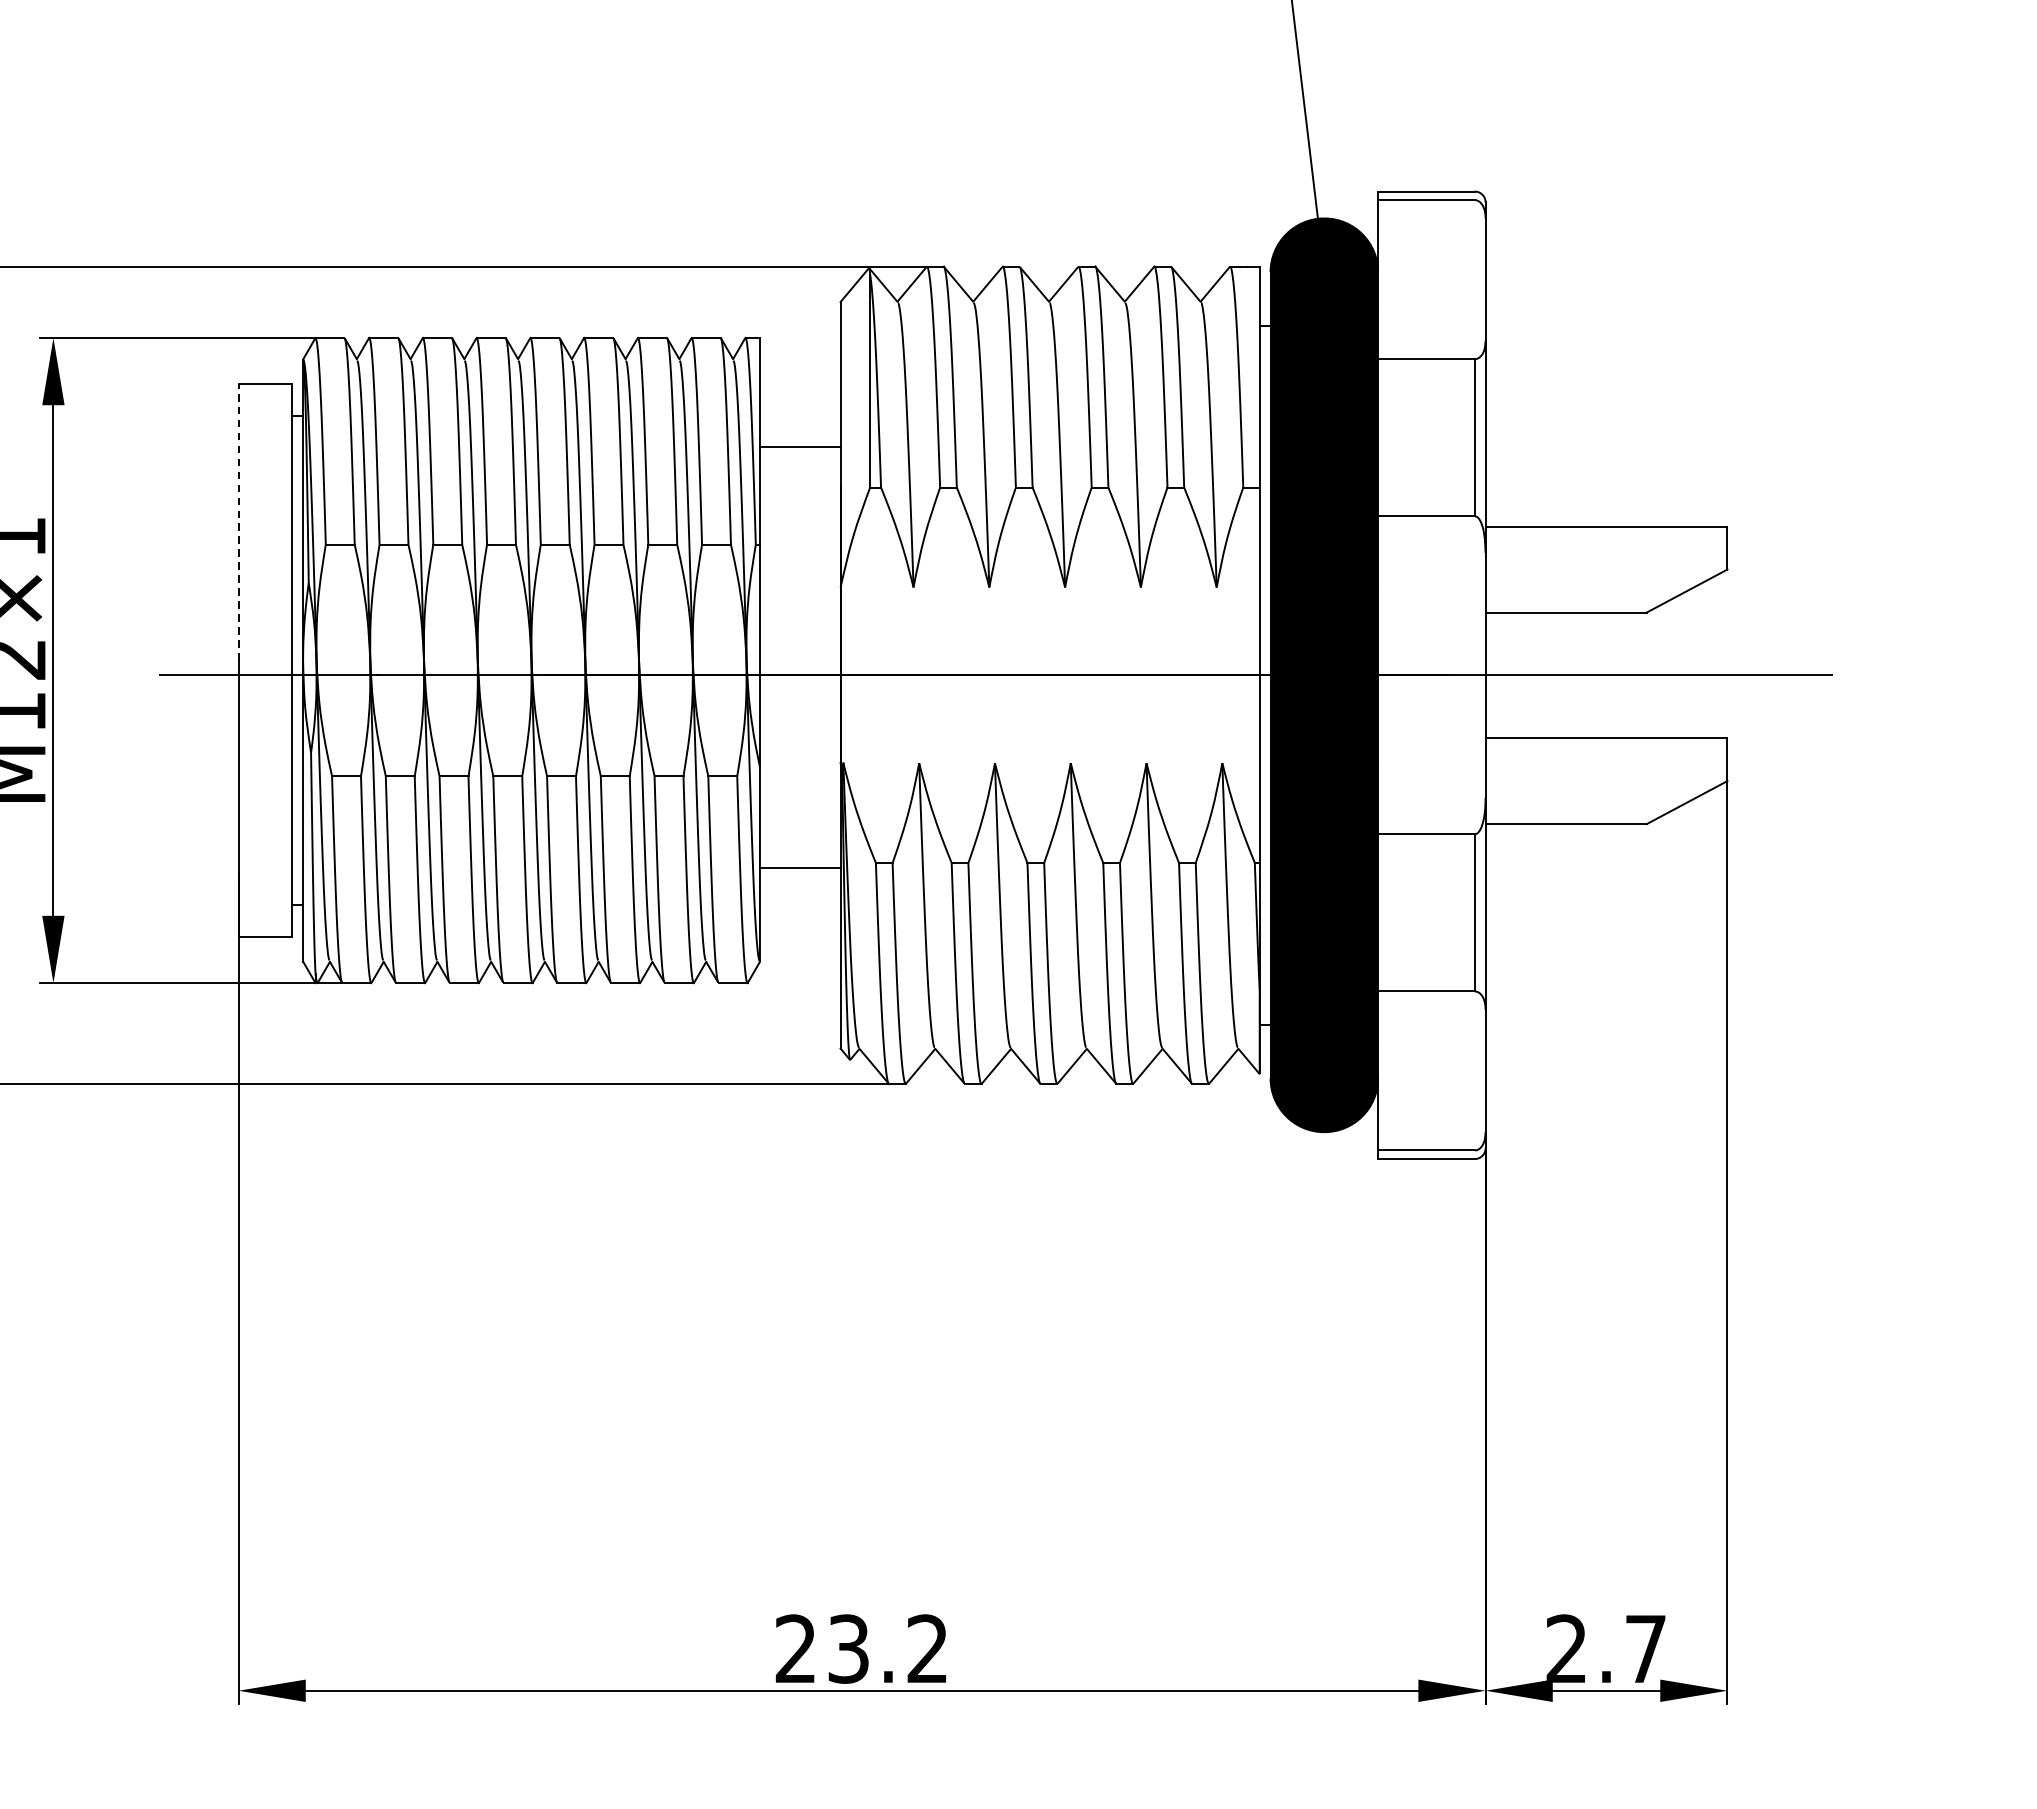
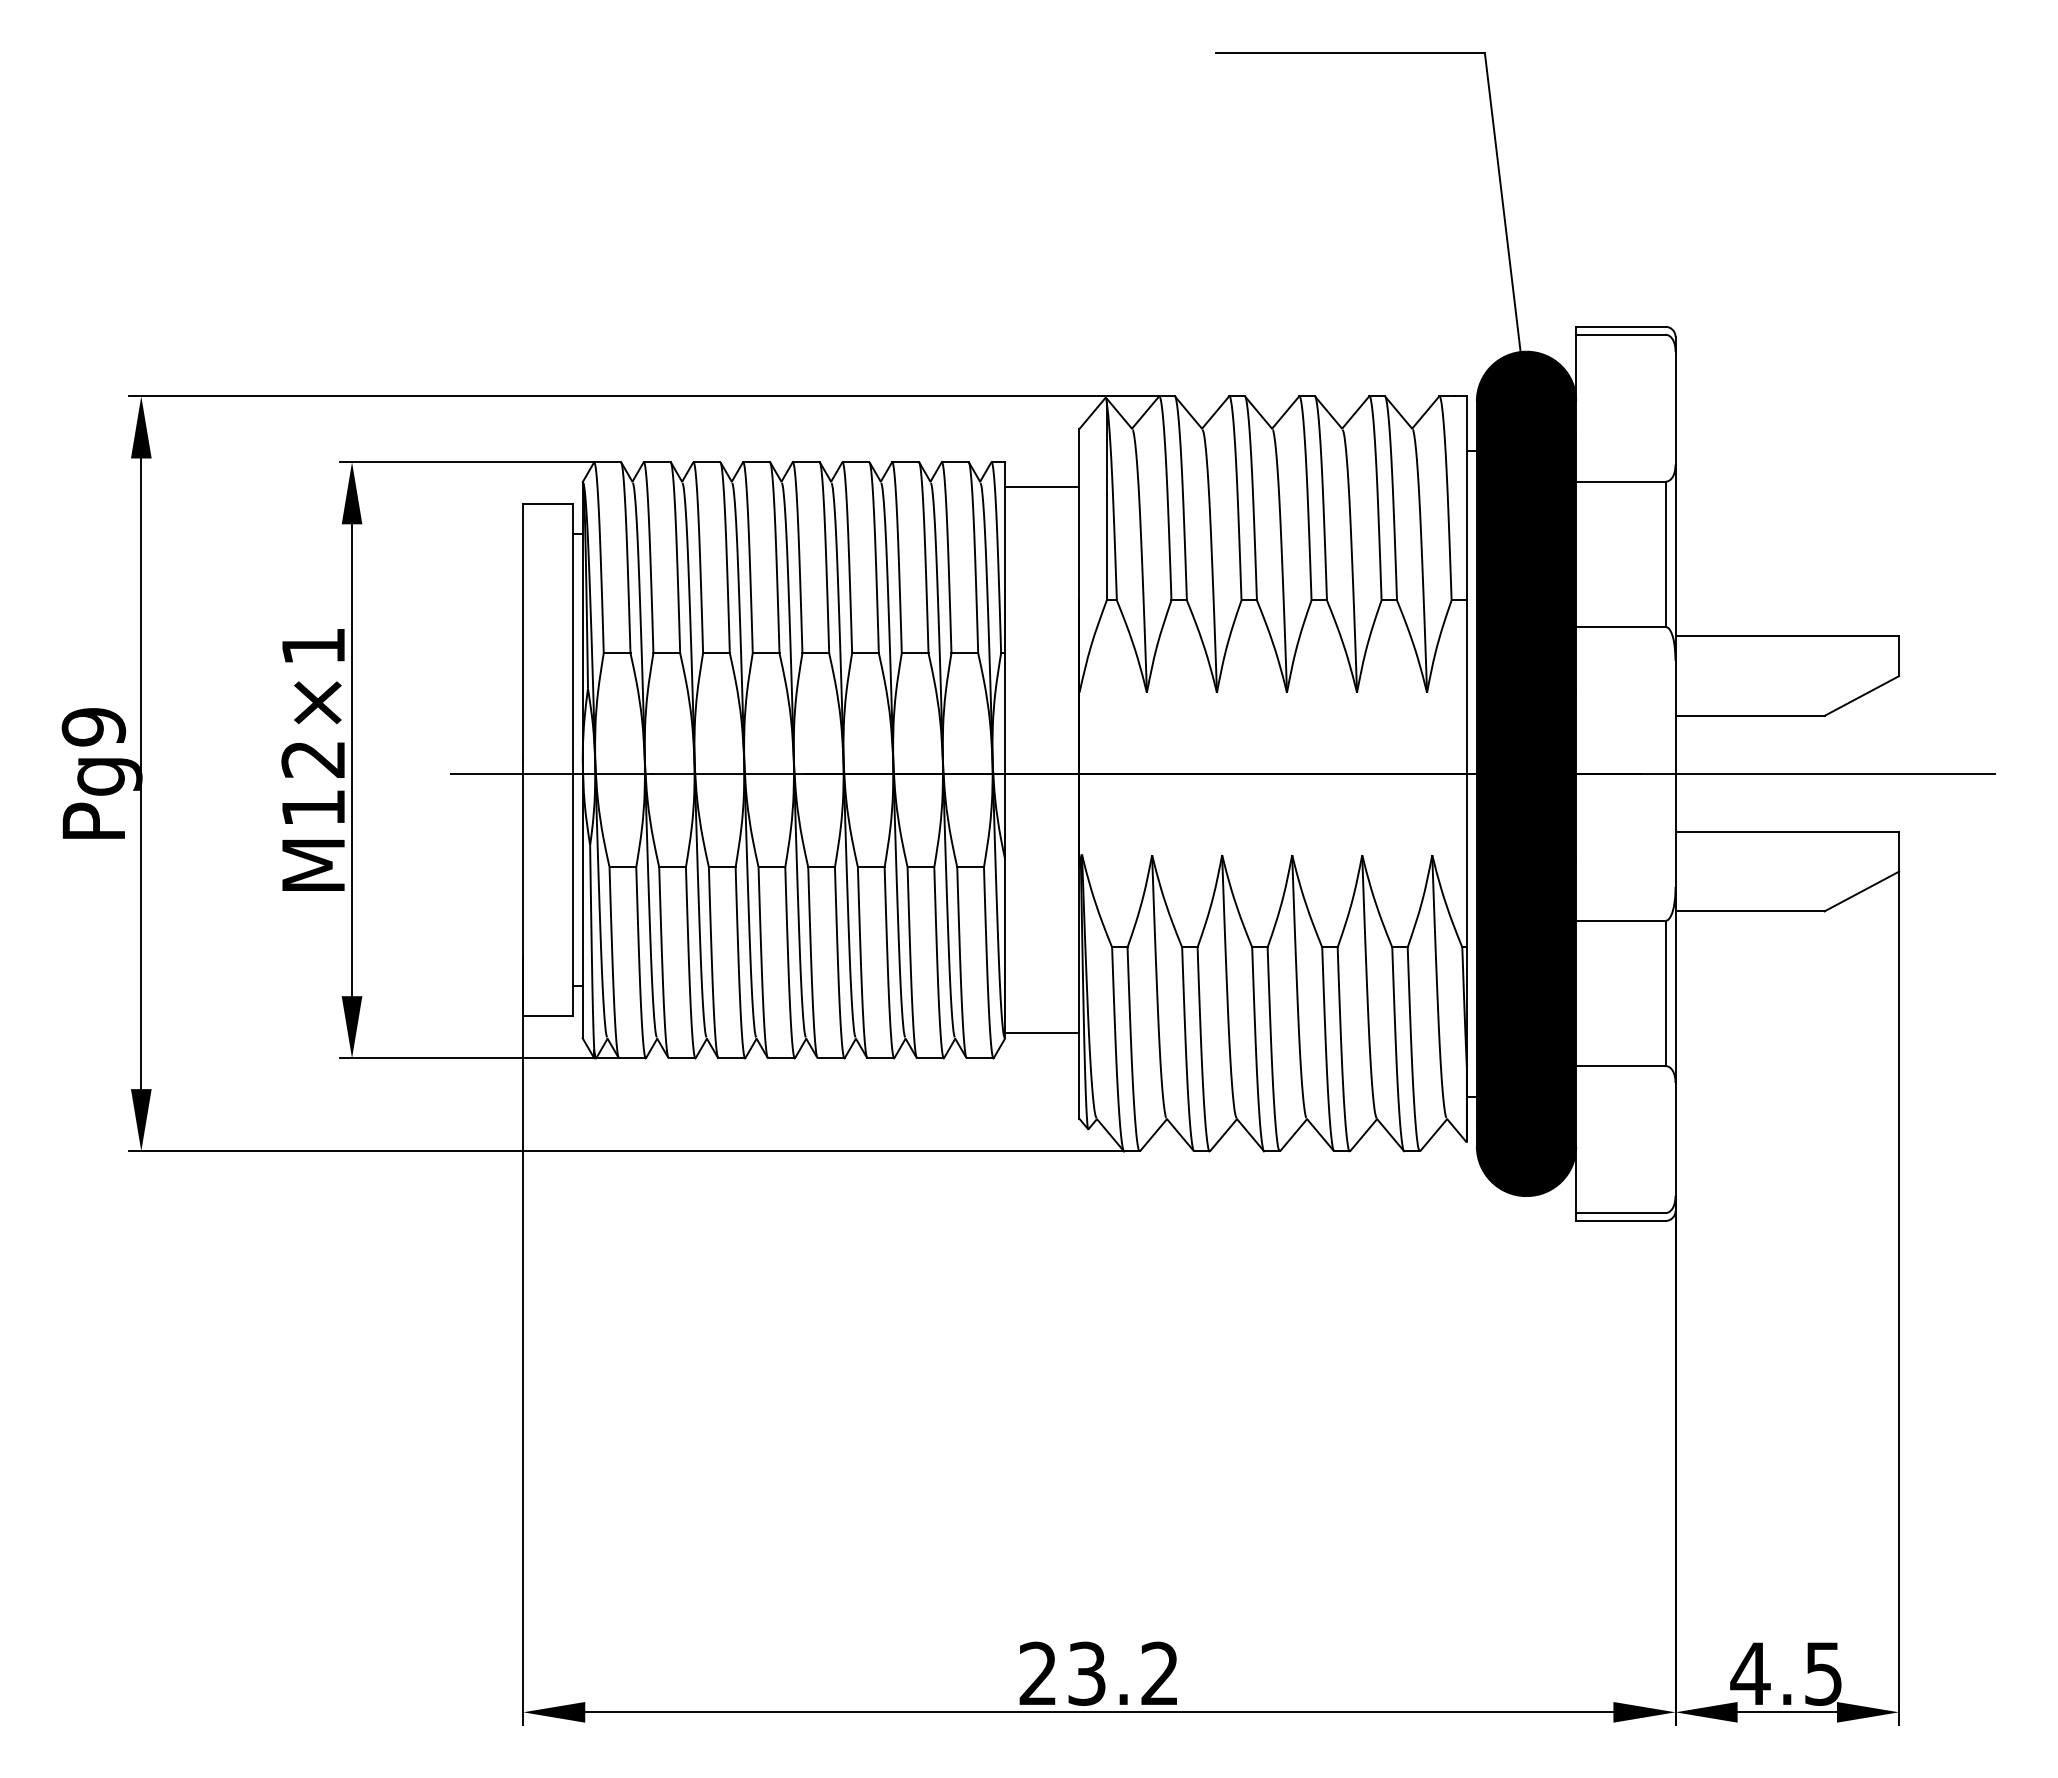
line: (799, 447) -> (1041, 487), moved
line: (238, 522) -> (523, 632), dashed -> solid
line: (799, 868) -> (1041, 1033), moved
text: (1604, 1648) -> (1785, 1673), 2.7 -> 4.5

